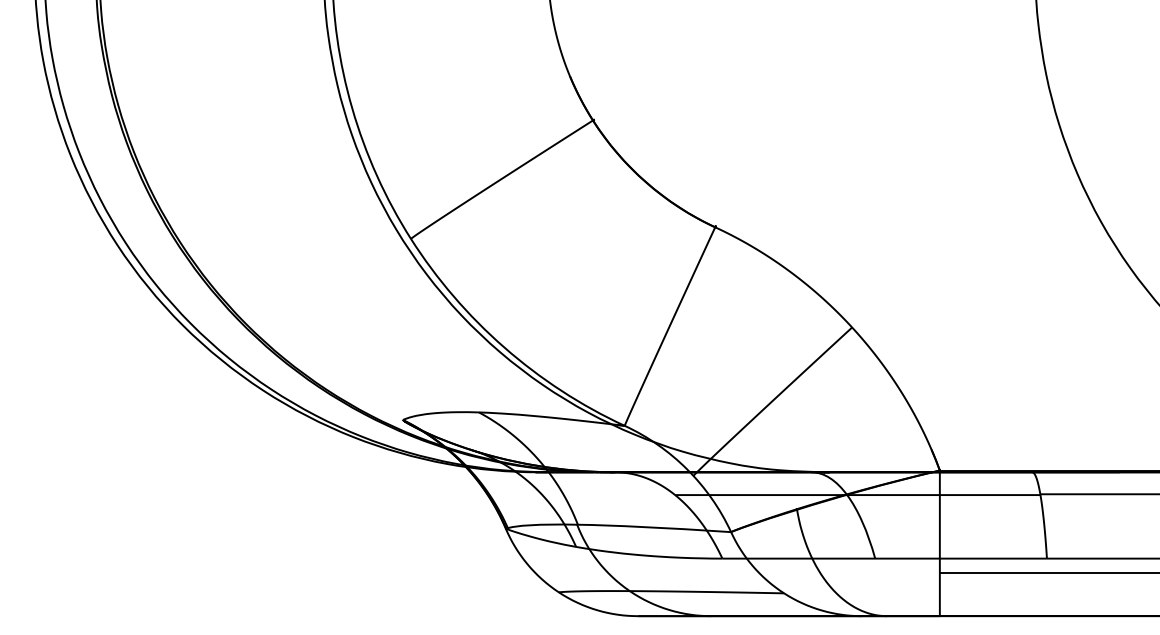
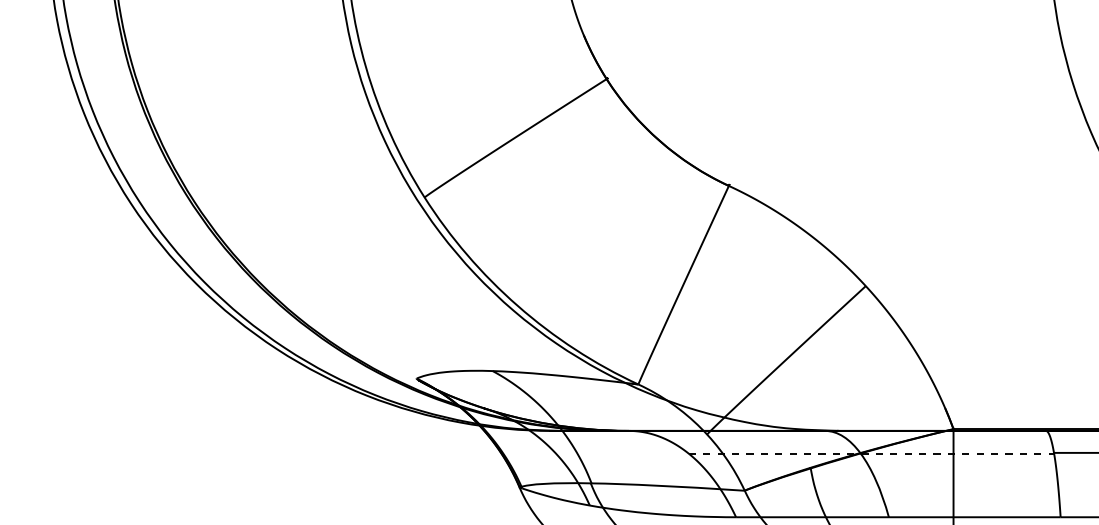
arc: (855, 495) -> (869, 454), solid -> dashed

